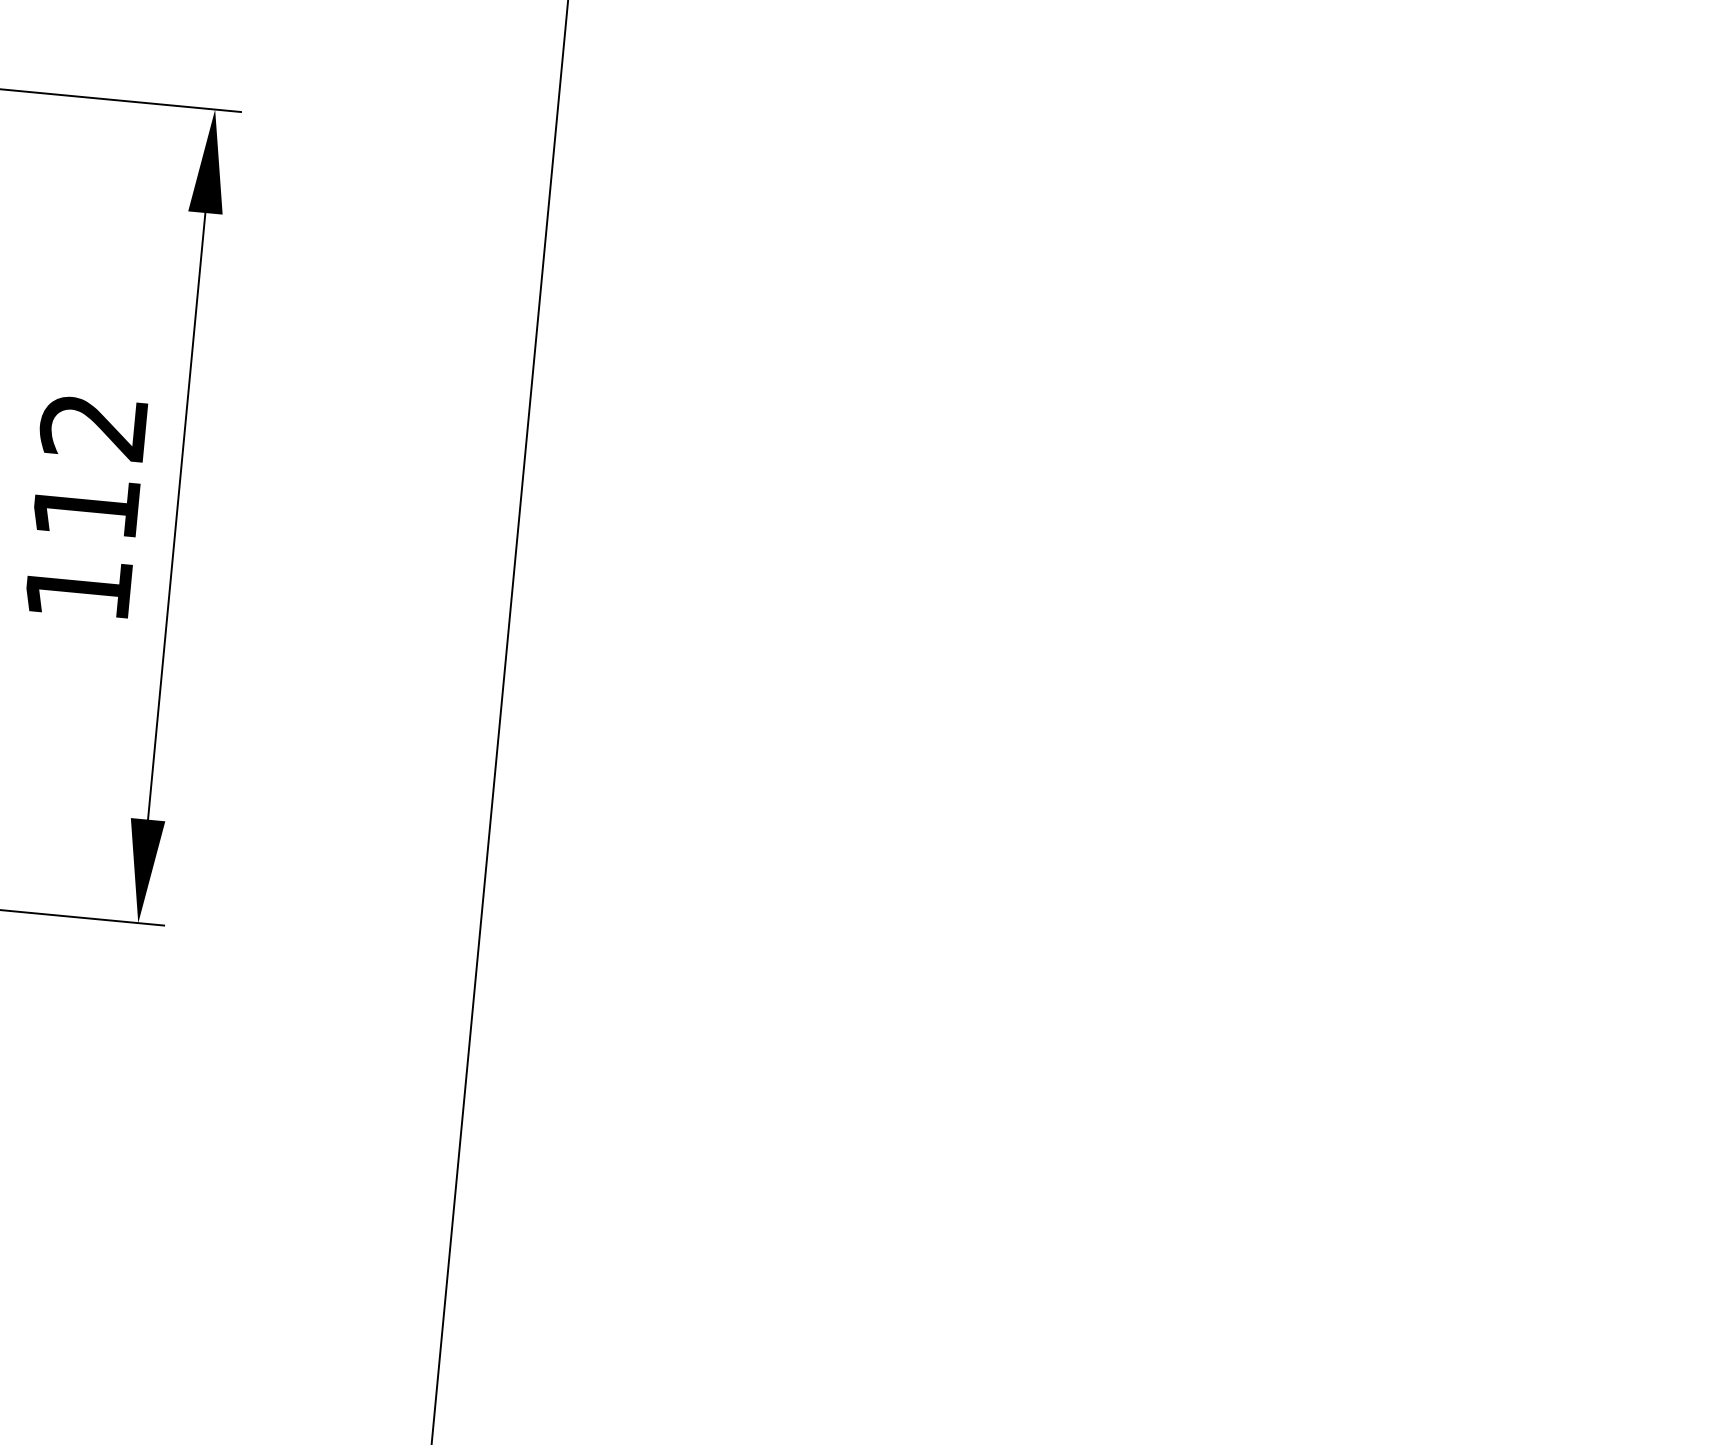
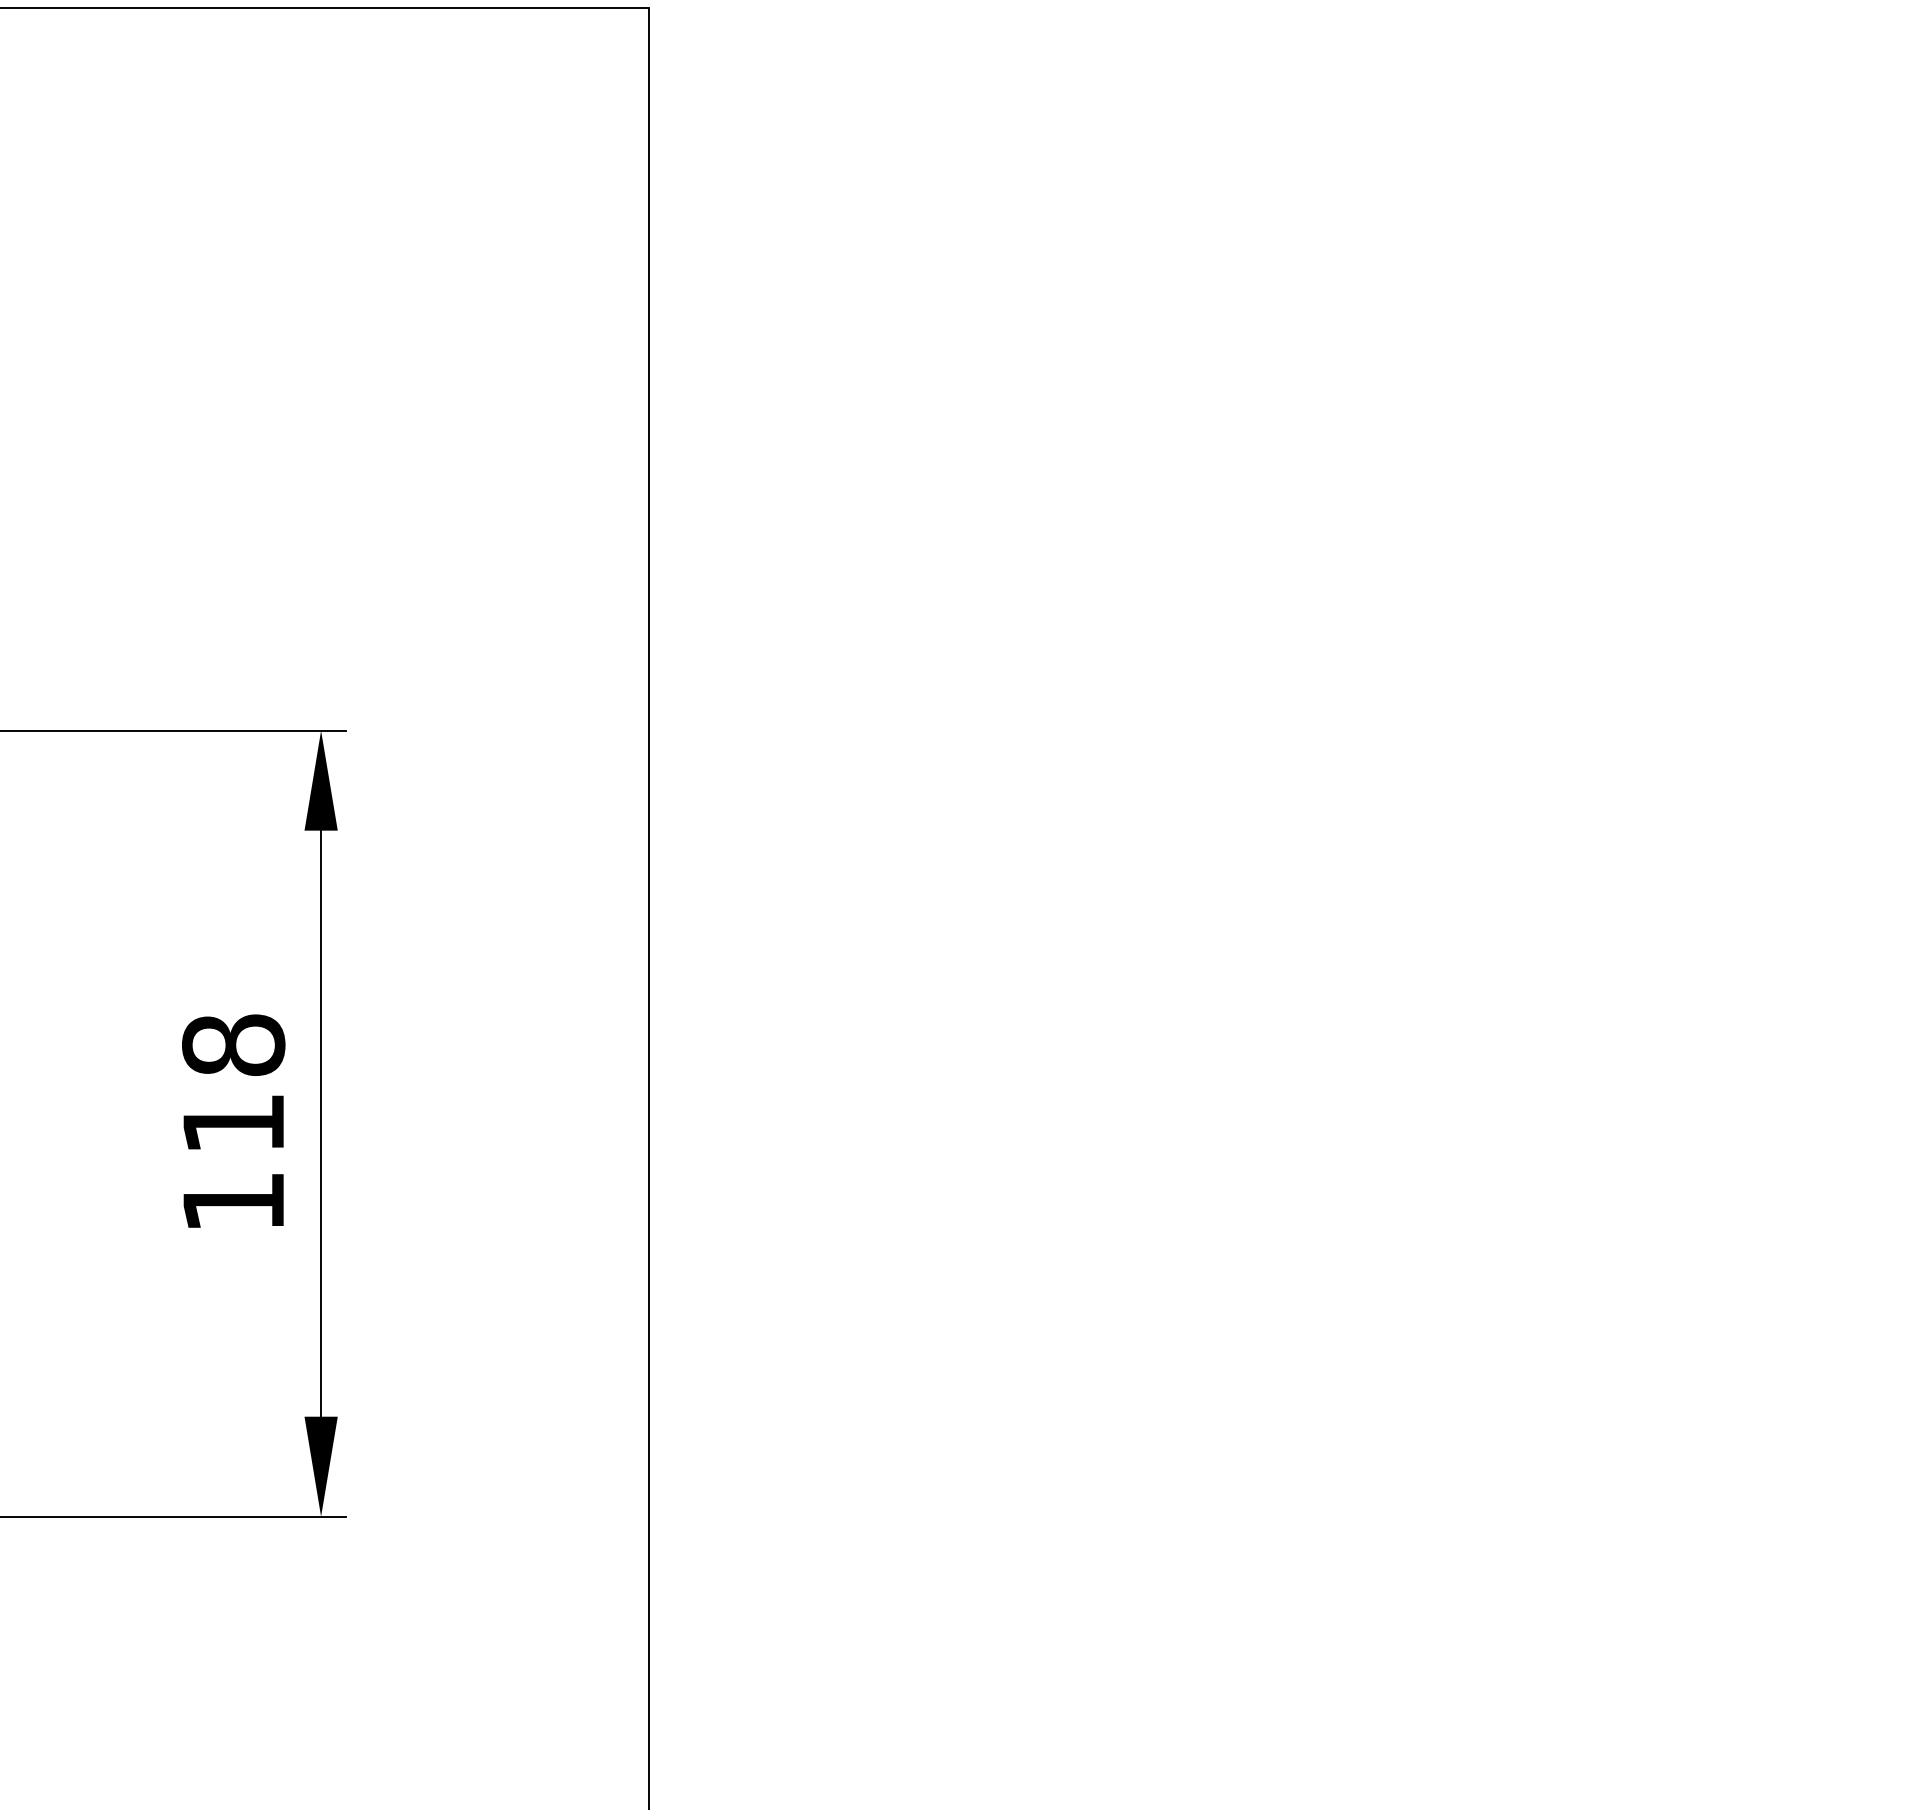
text: (93, 425) -> (233, 1044), 112 -> 118

